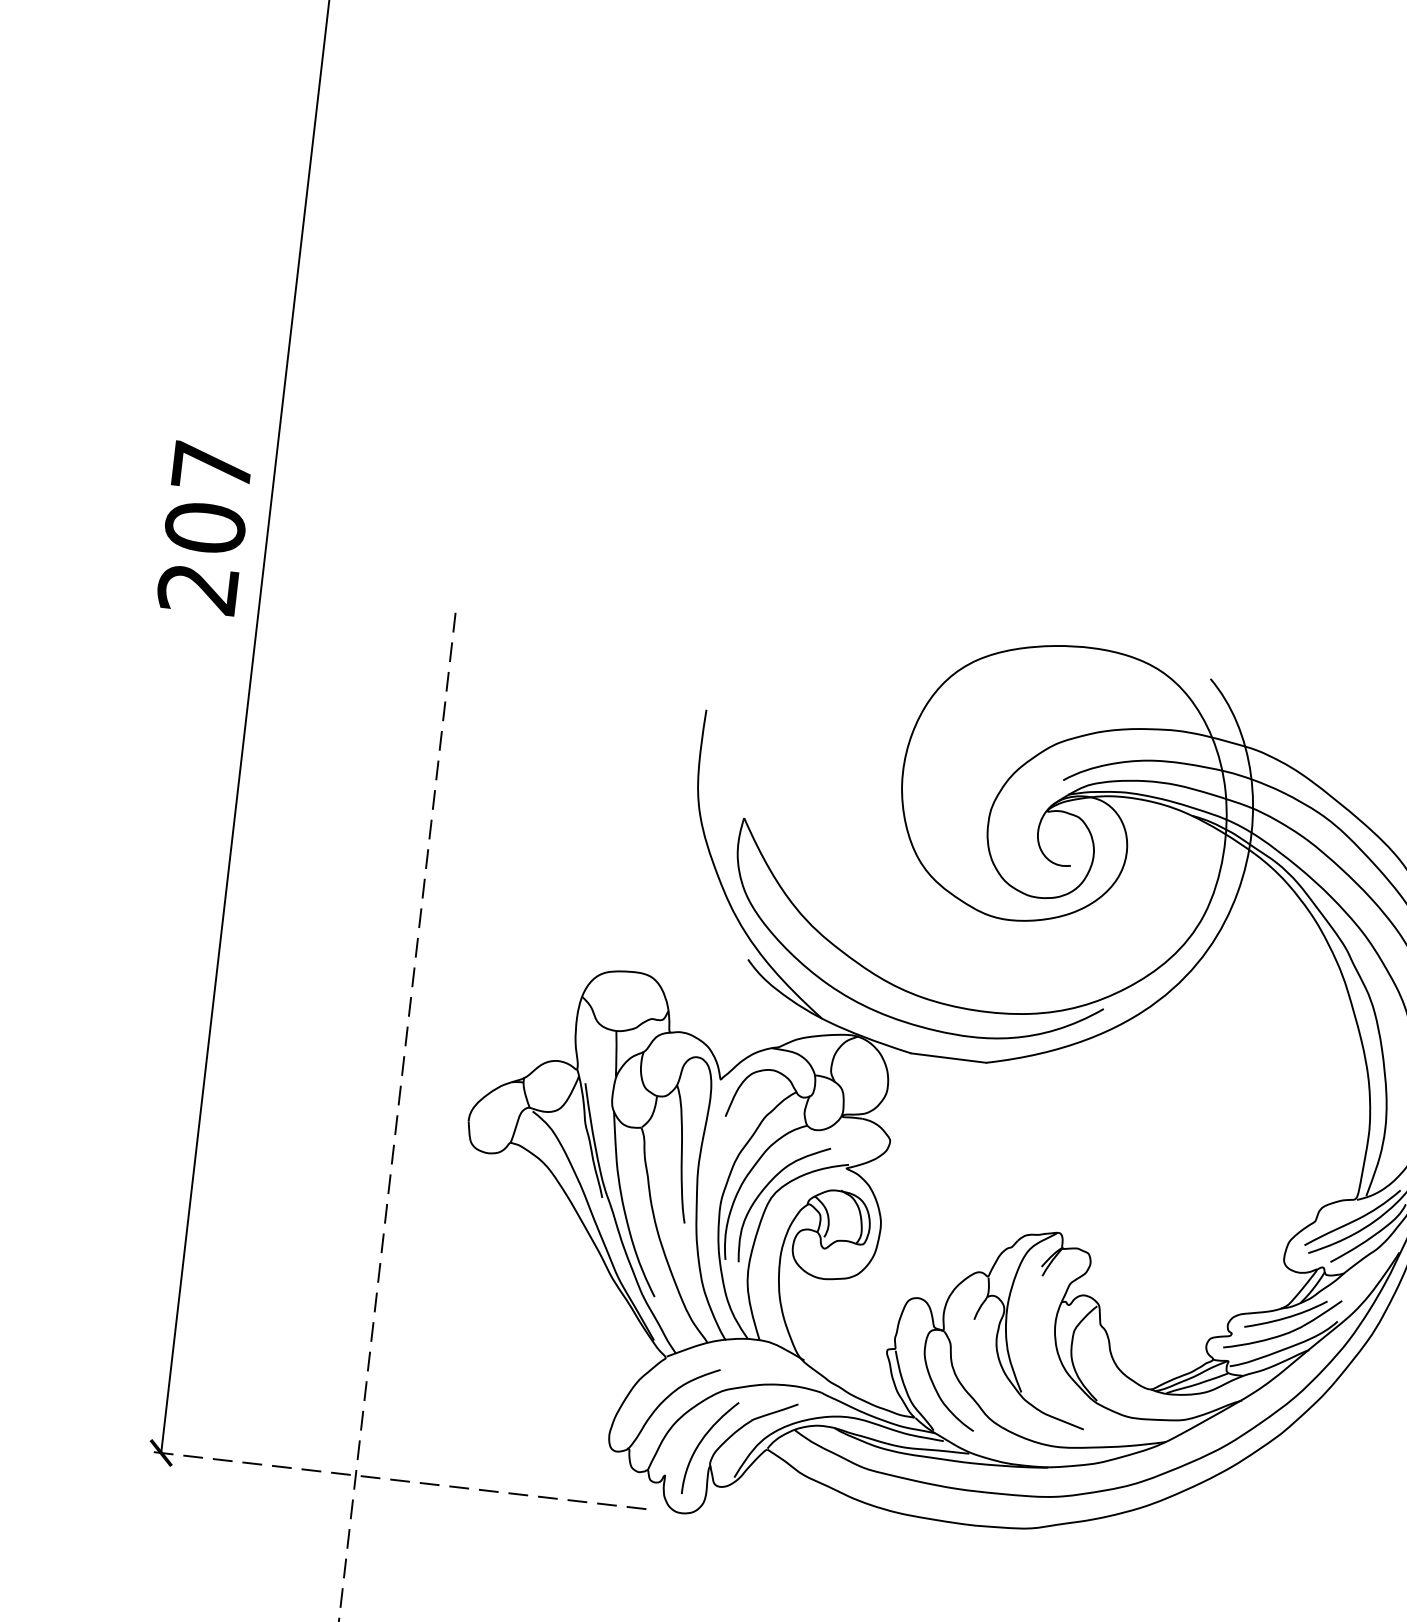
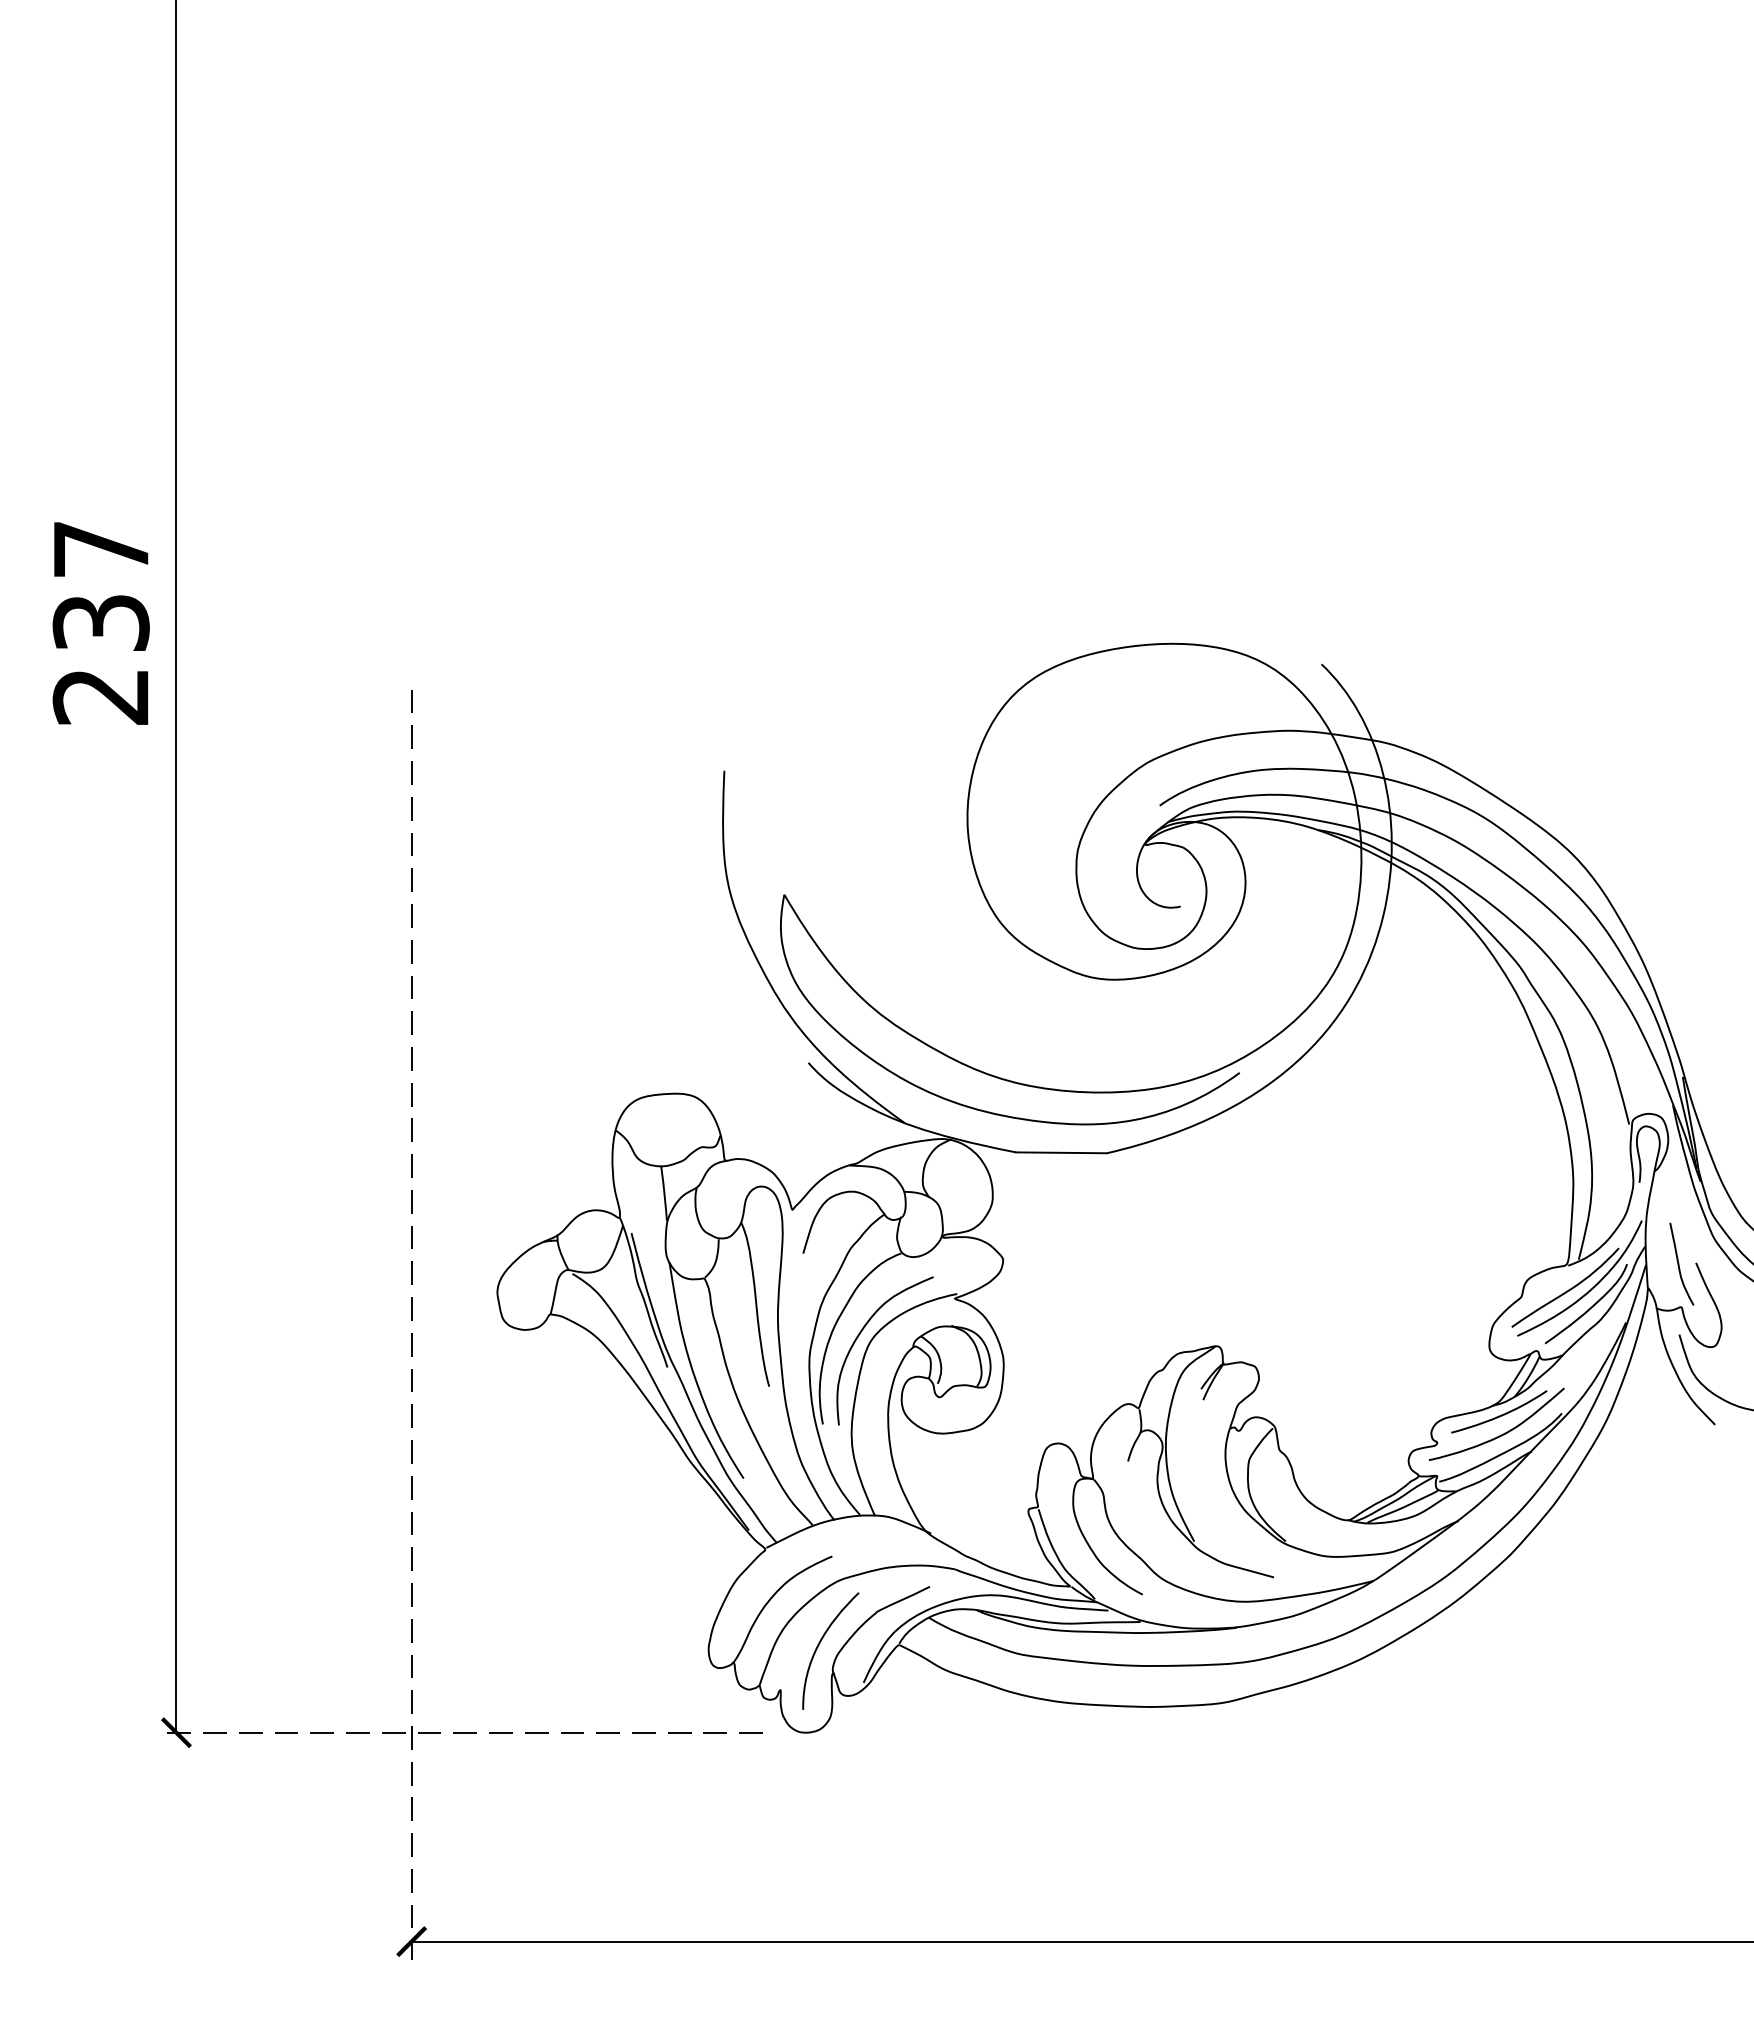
text: (204, 527) -> (100, 622), 207 -> 237

